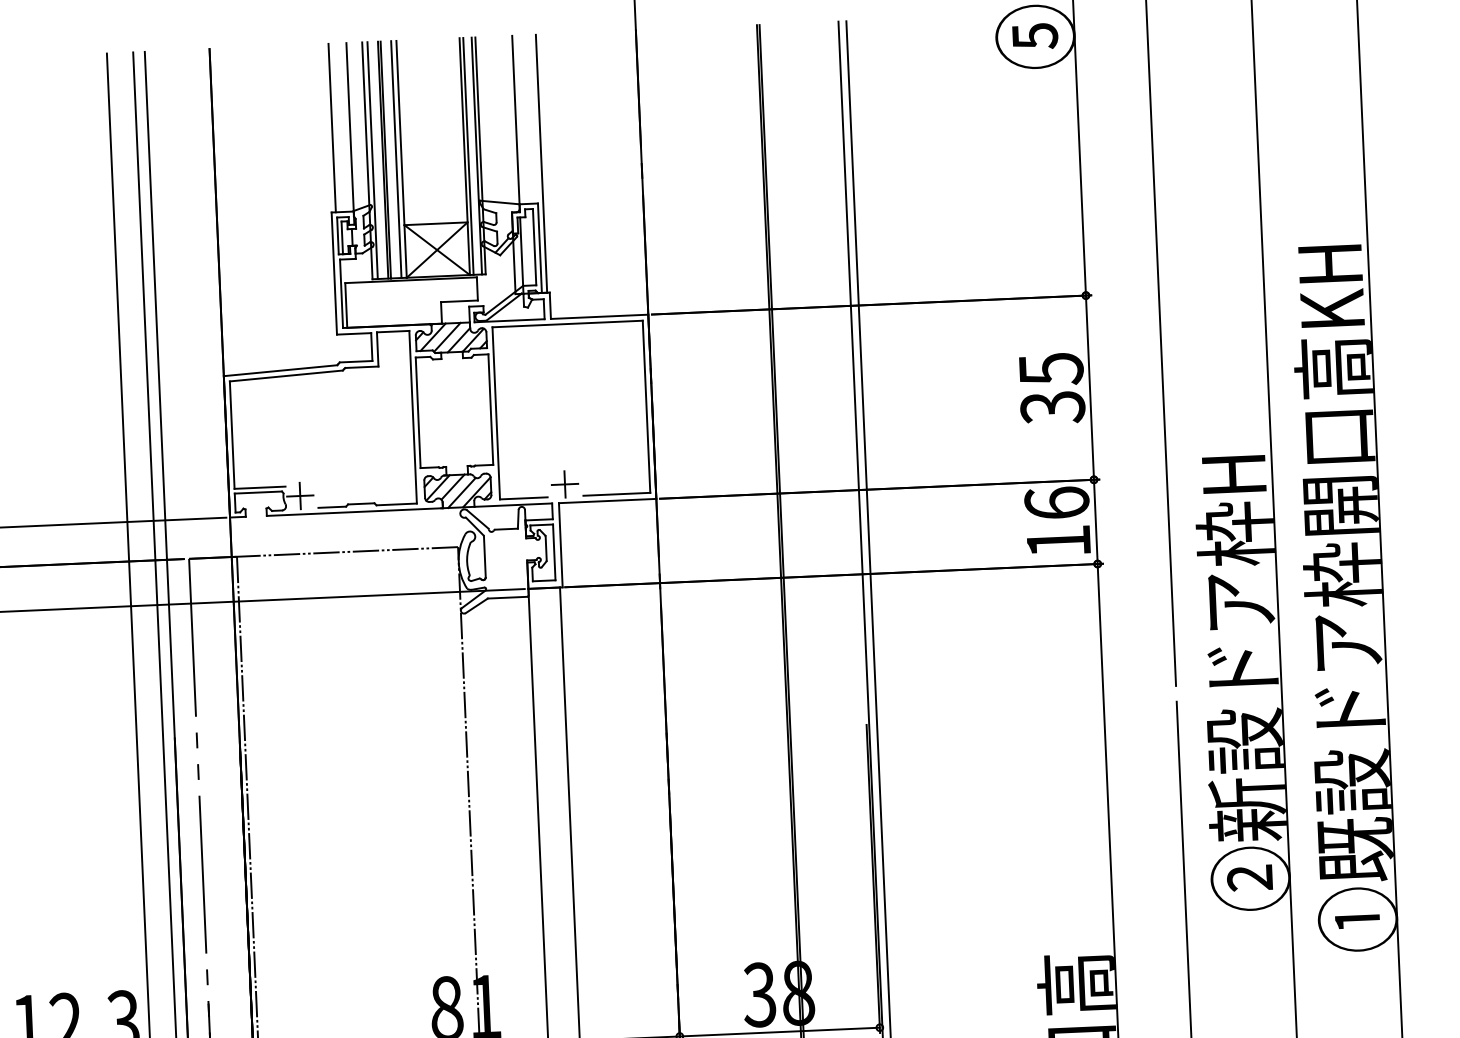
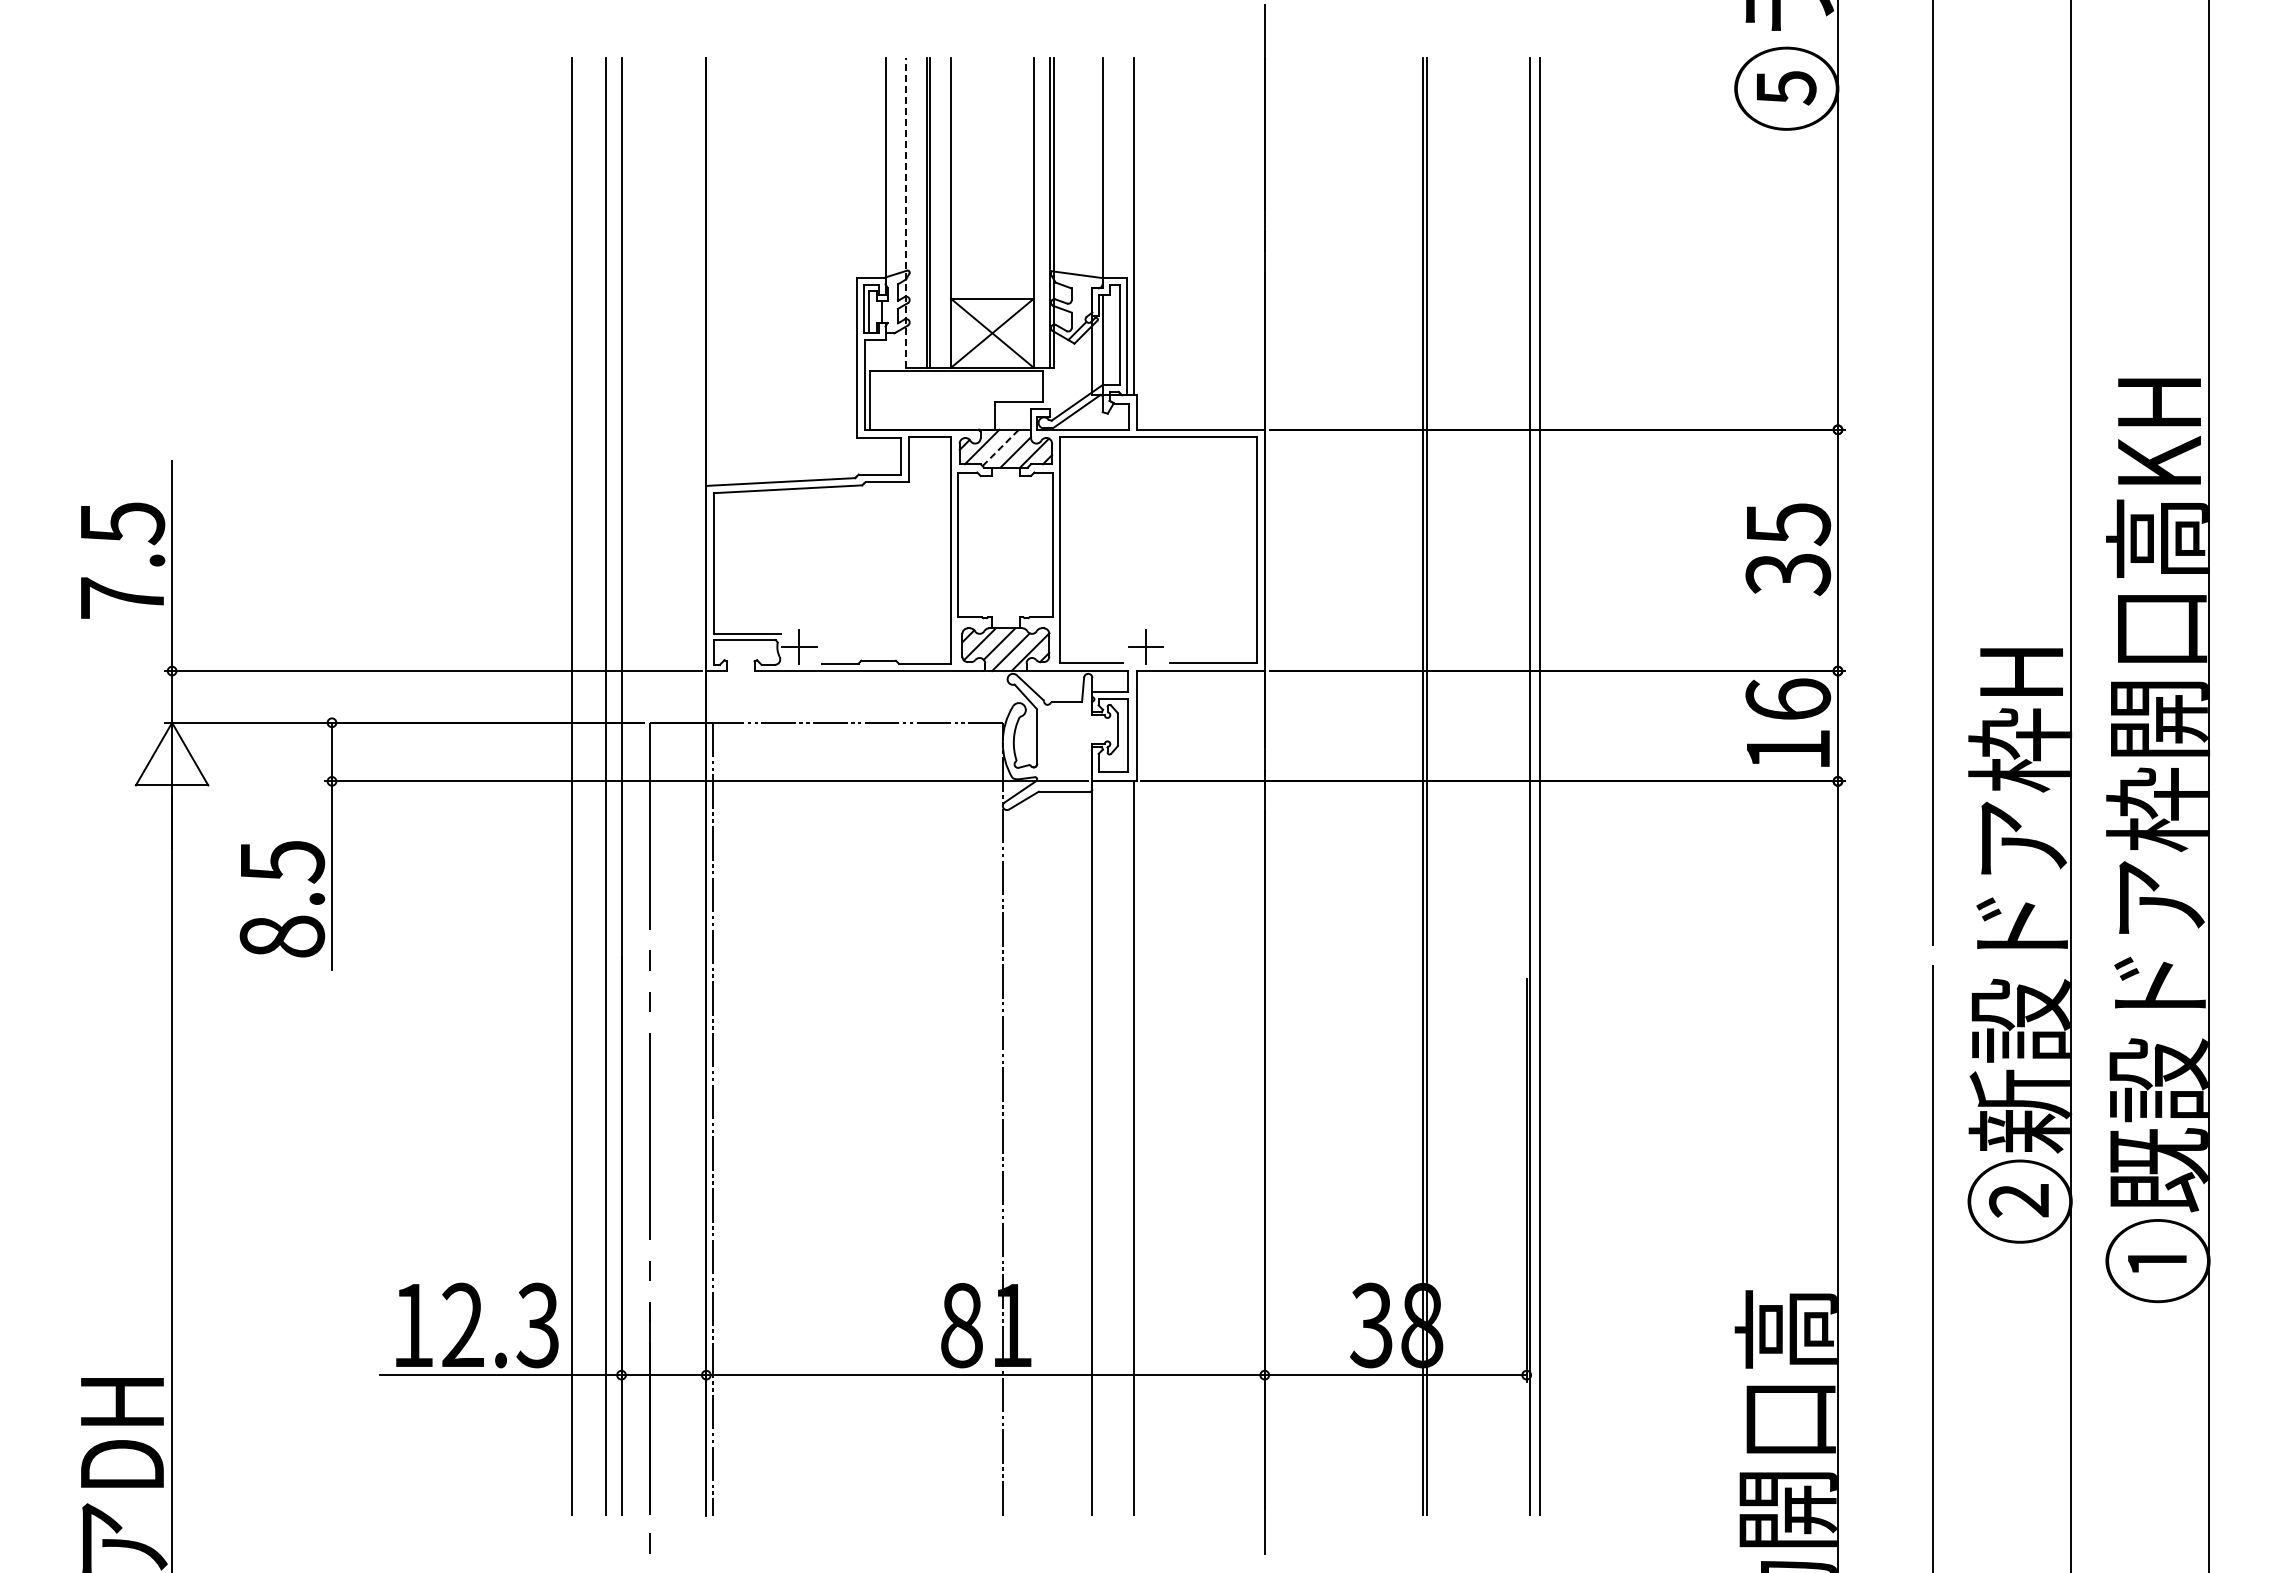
line: (332, 127) -> (862, 167), removed
line: (468, 156) -> (1038, 212), removed
line: (396, 159) -> (944, 212), removed
line: (367, 160) -> (906, 212), solid -> dashed
line: (372, 160) -> (913, 212), removed
line: (447, 337) -> (1000, 447), solid -> dashed

